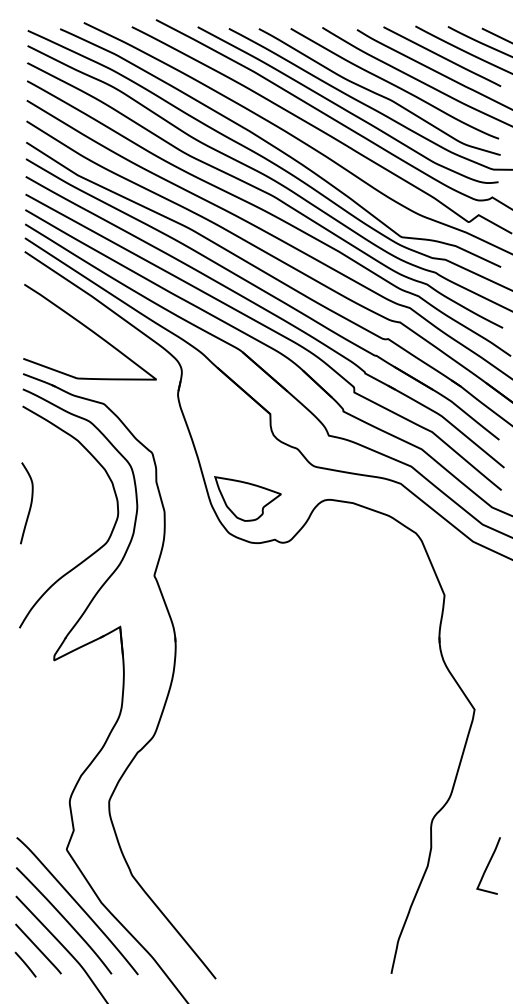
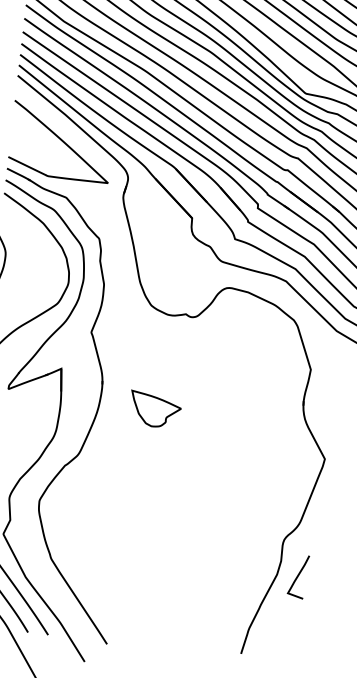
part: (247, 498) -> (155, 409), moved
curve: (488, 865) -> (298, 576), moved

